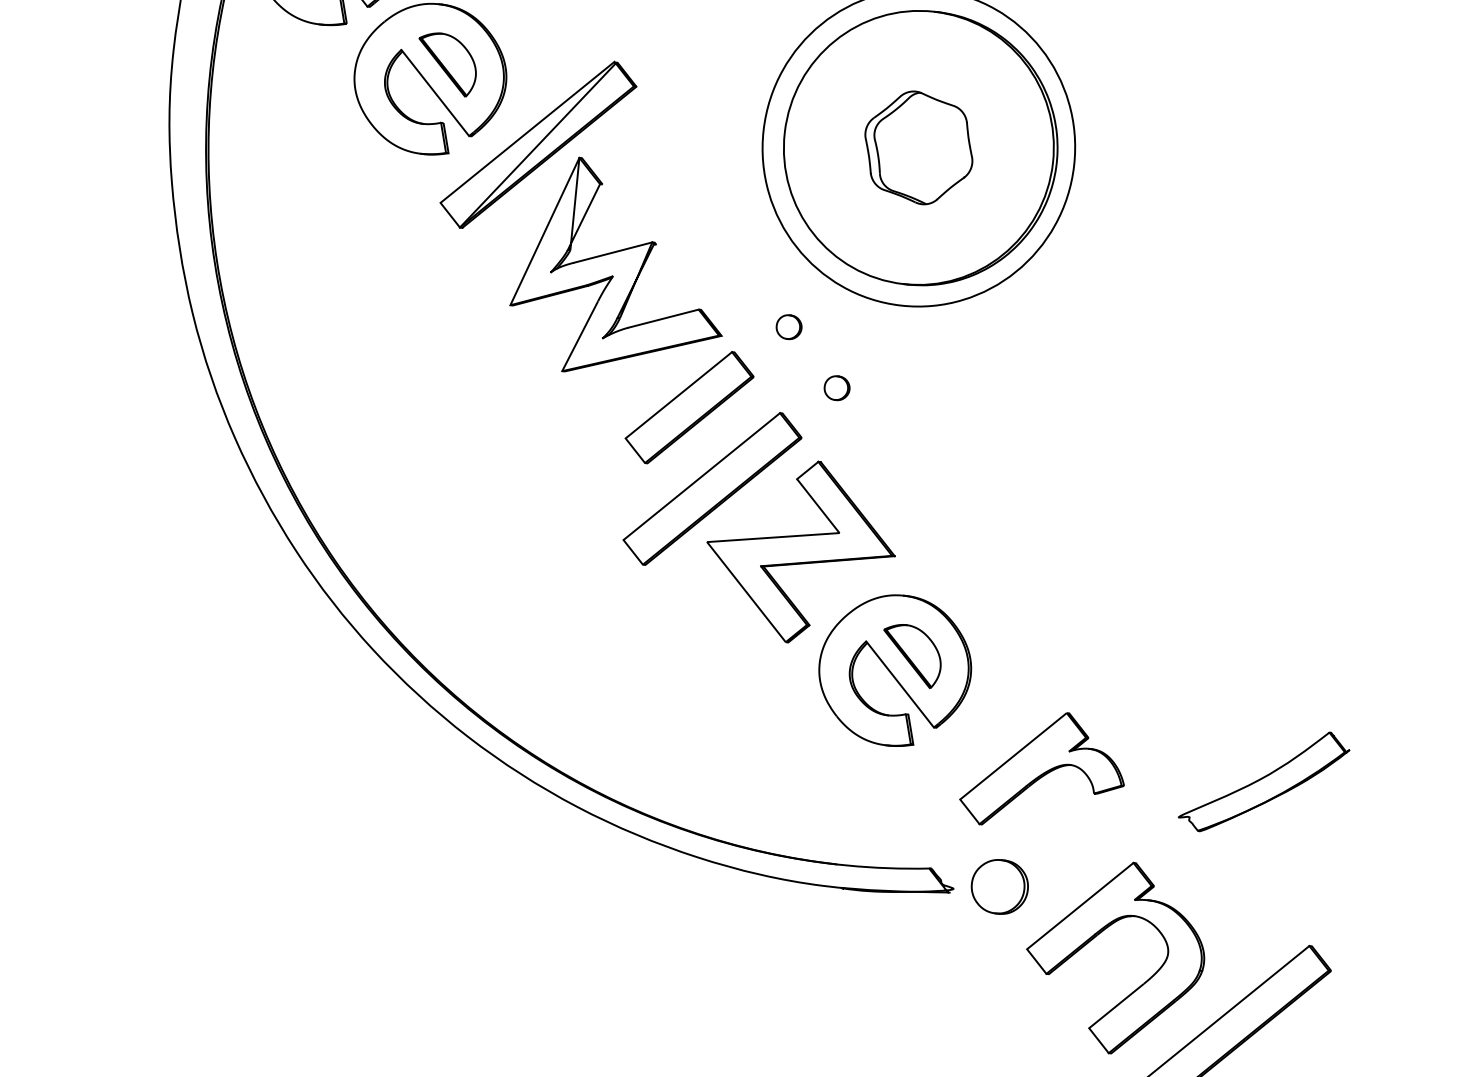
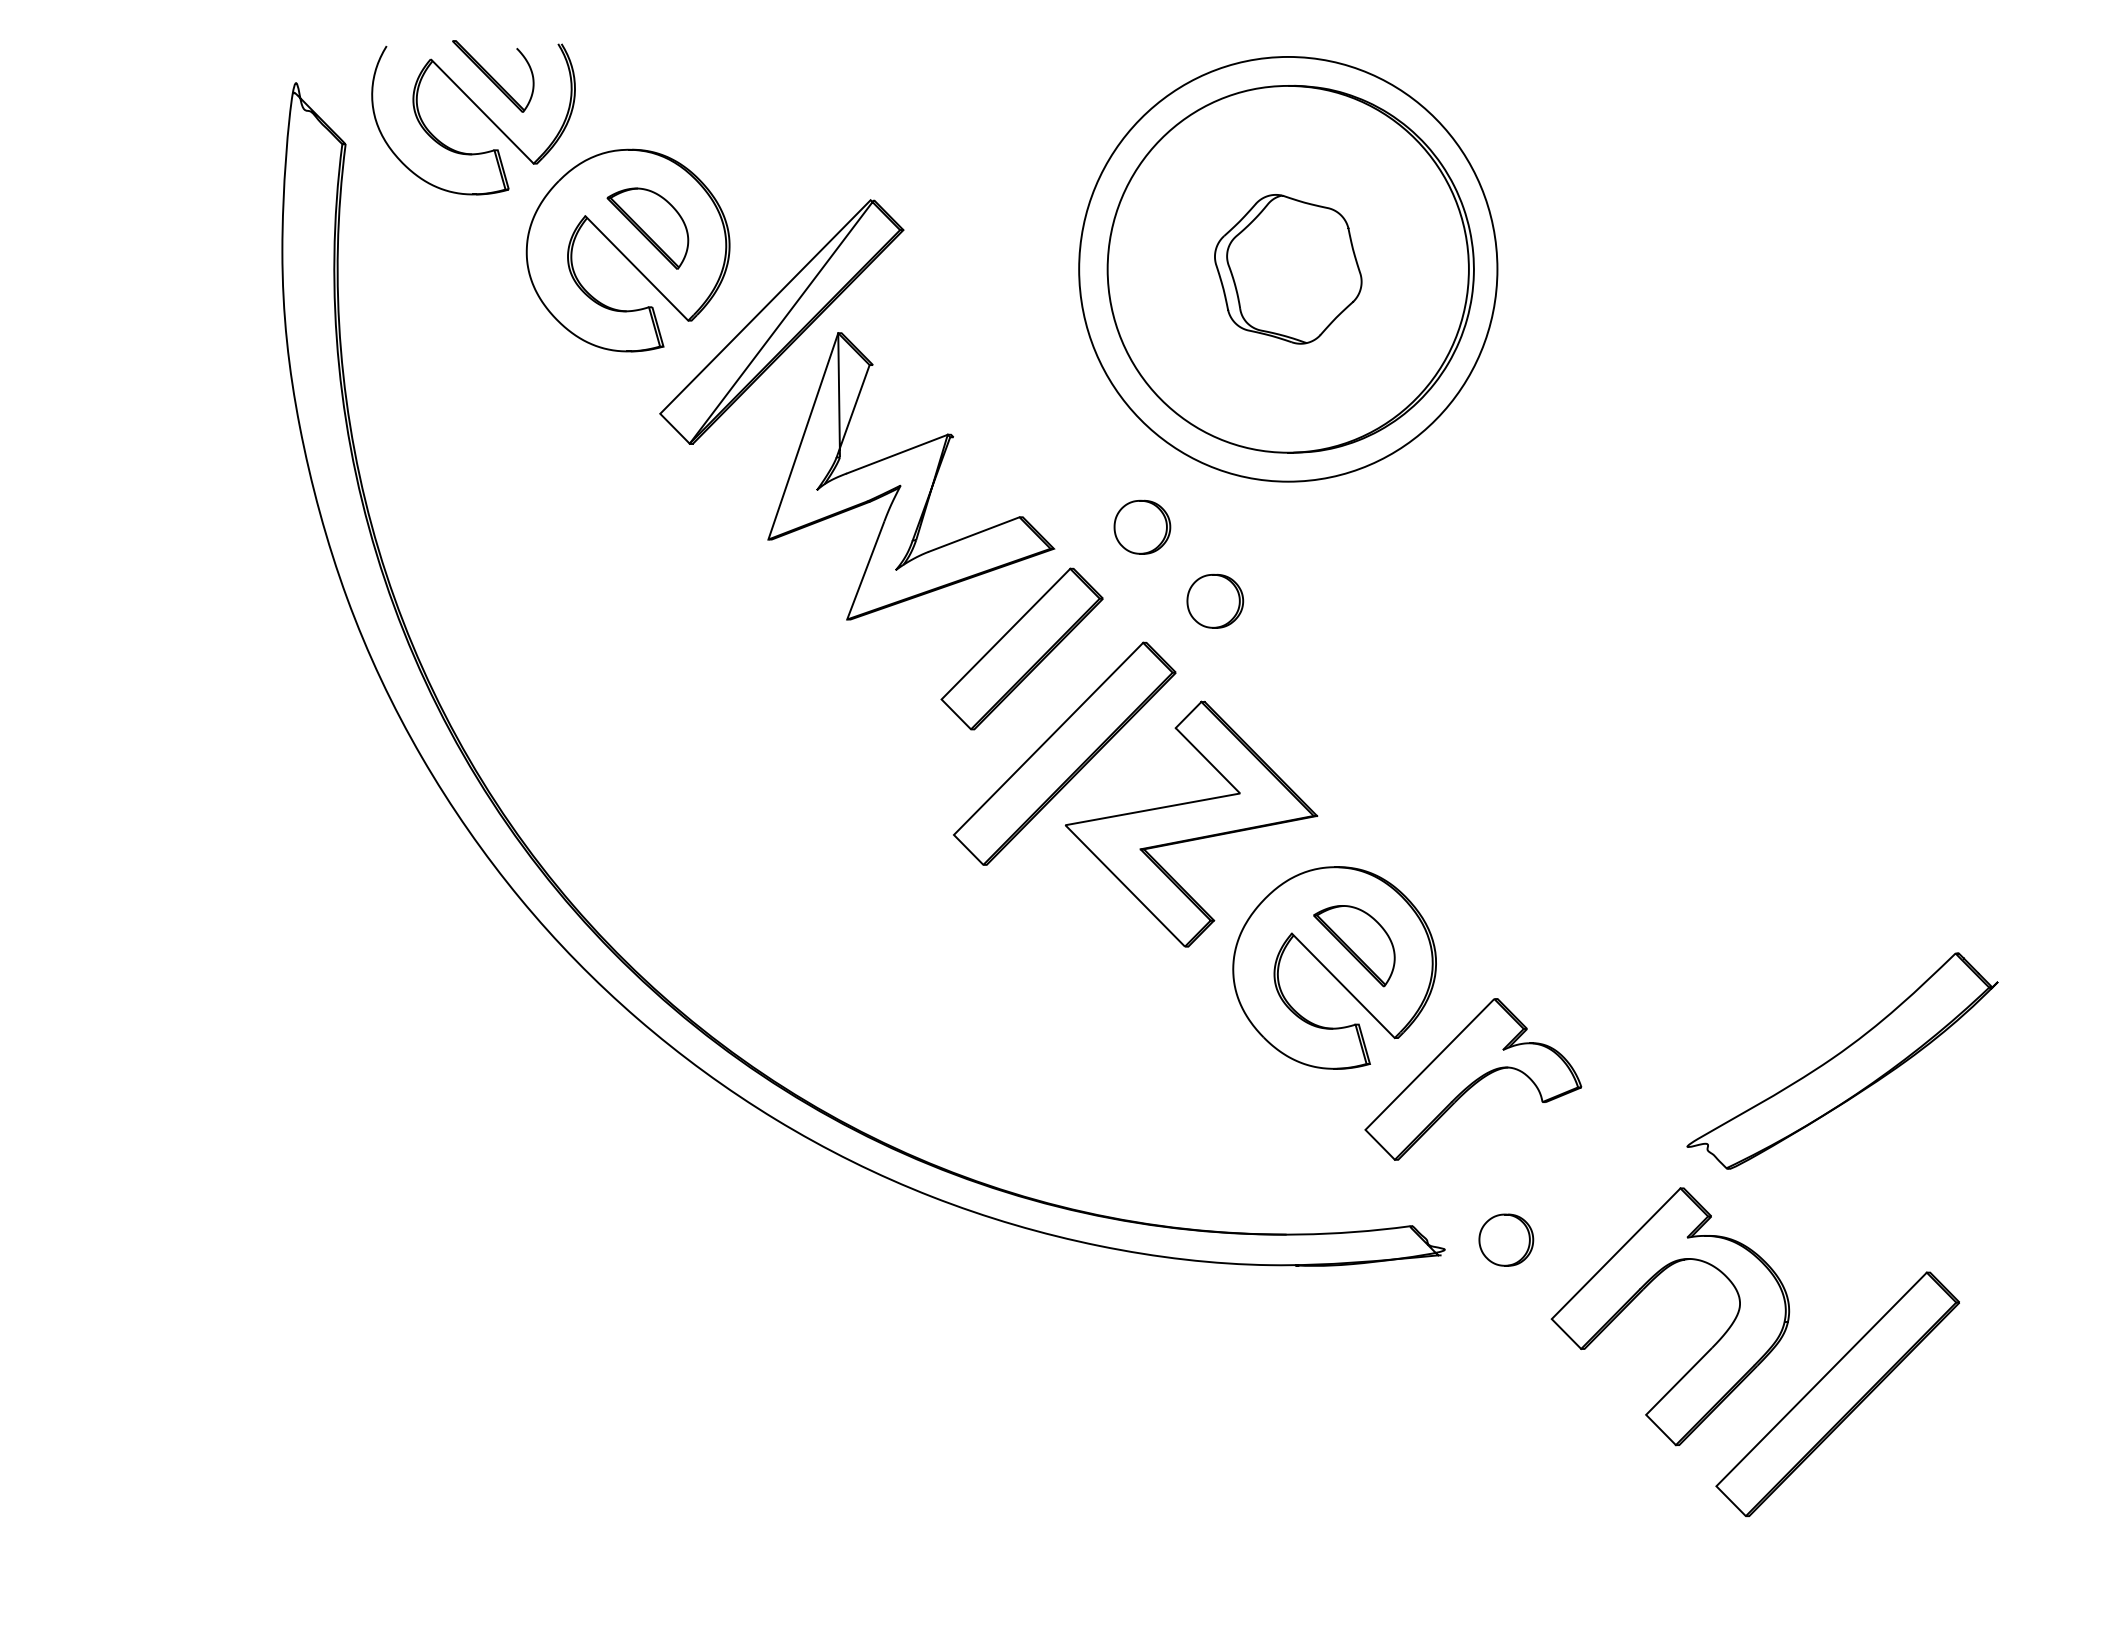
part: (789, 326) -> (1142, 526), size x1.67
part: (837, 387) -> (1215, 600), size x1.67
part: (1044, 771) -> (1473, 1079), moved
part: (1264, 781) -> (1842, 1060), size x1.43
part: (1000, 886) -> (1506, 1239), size x0.71

